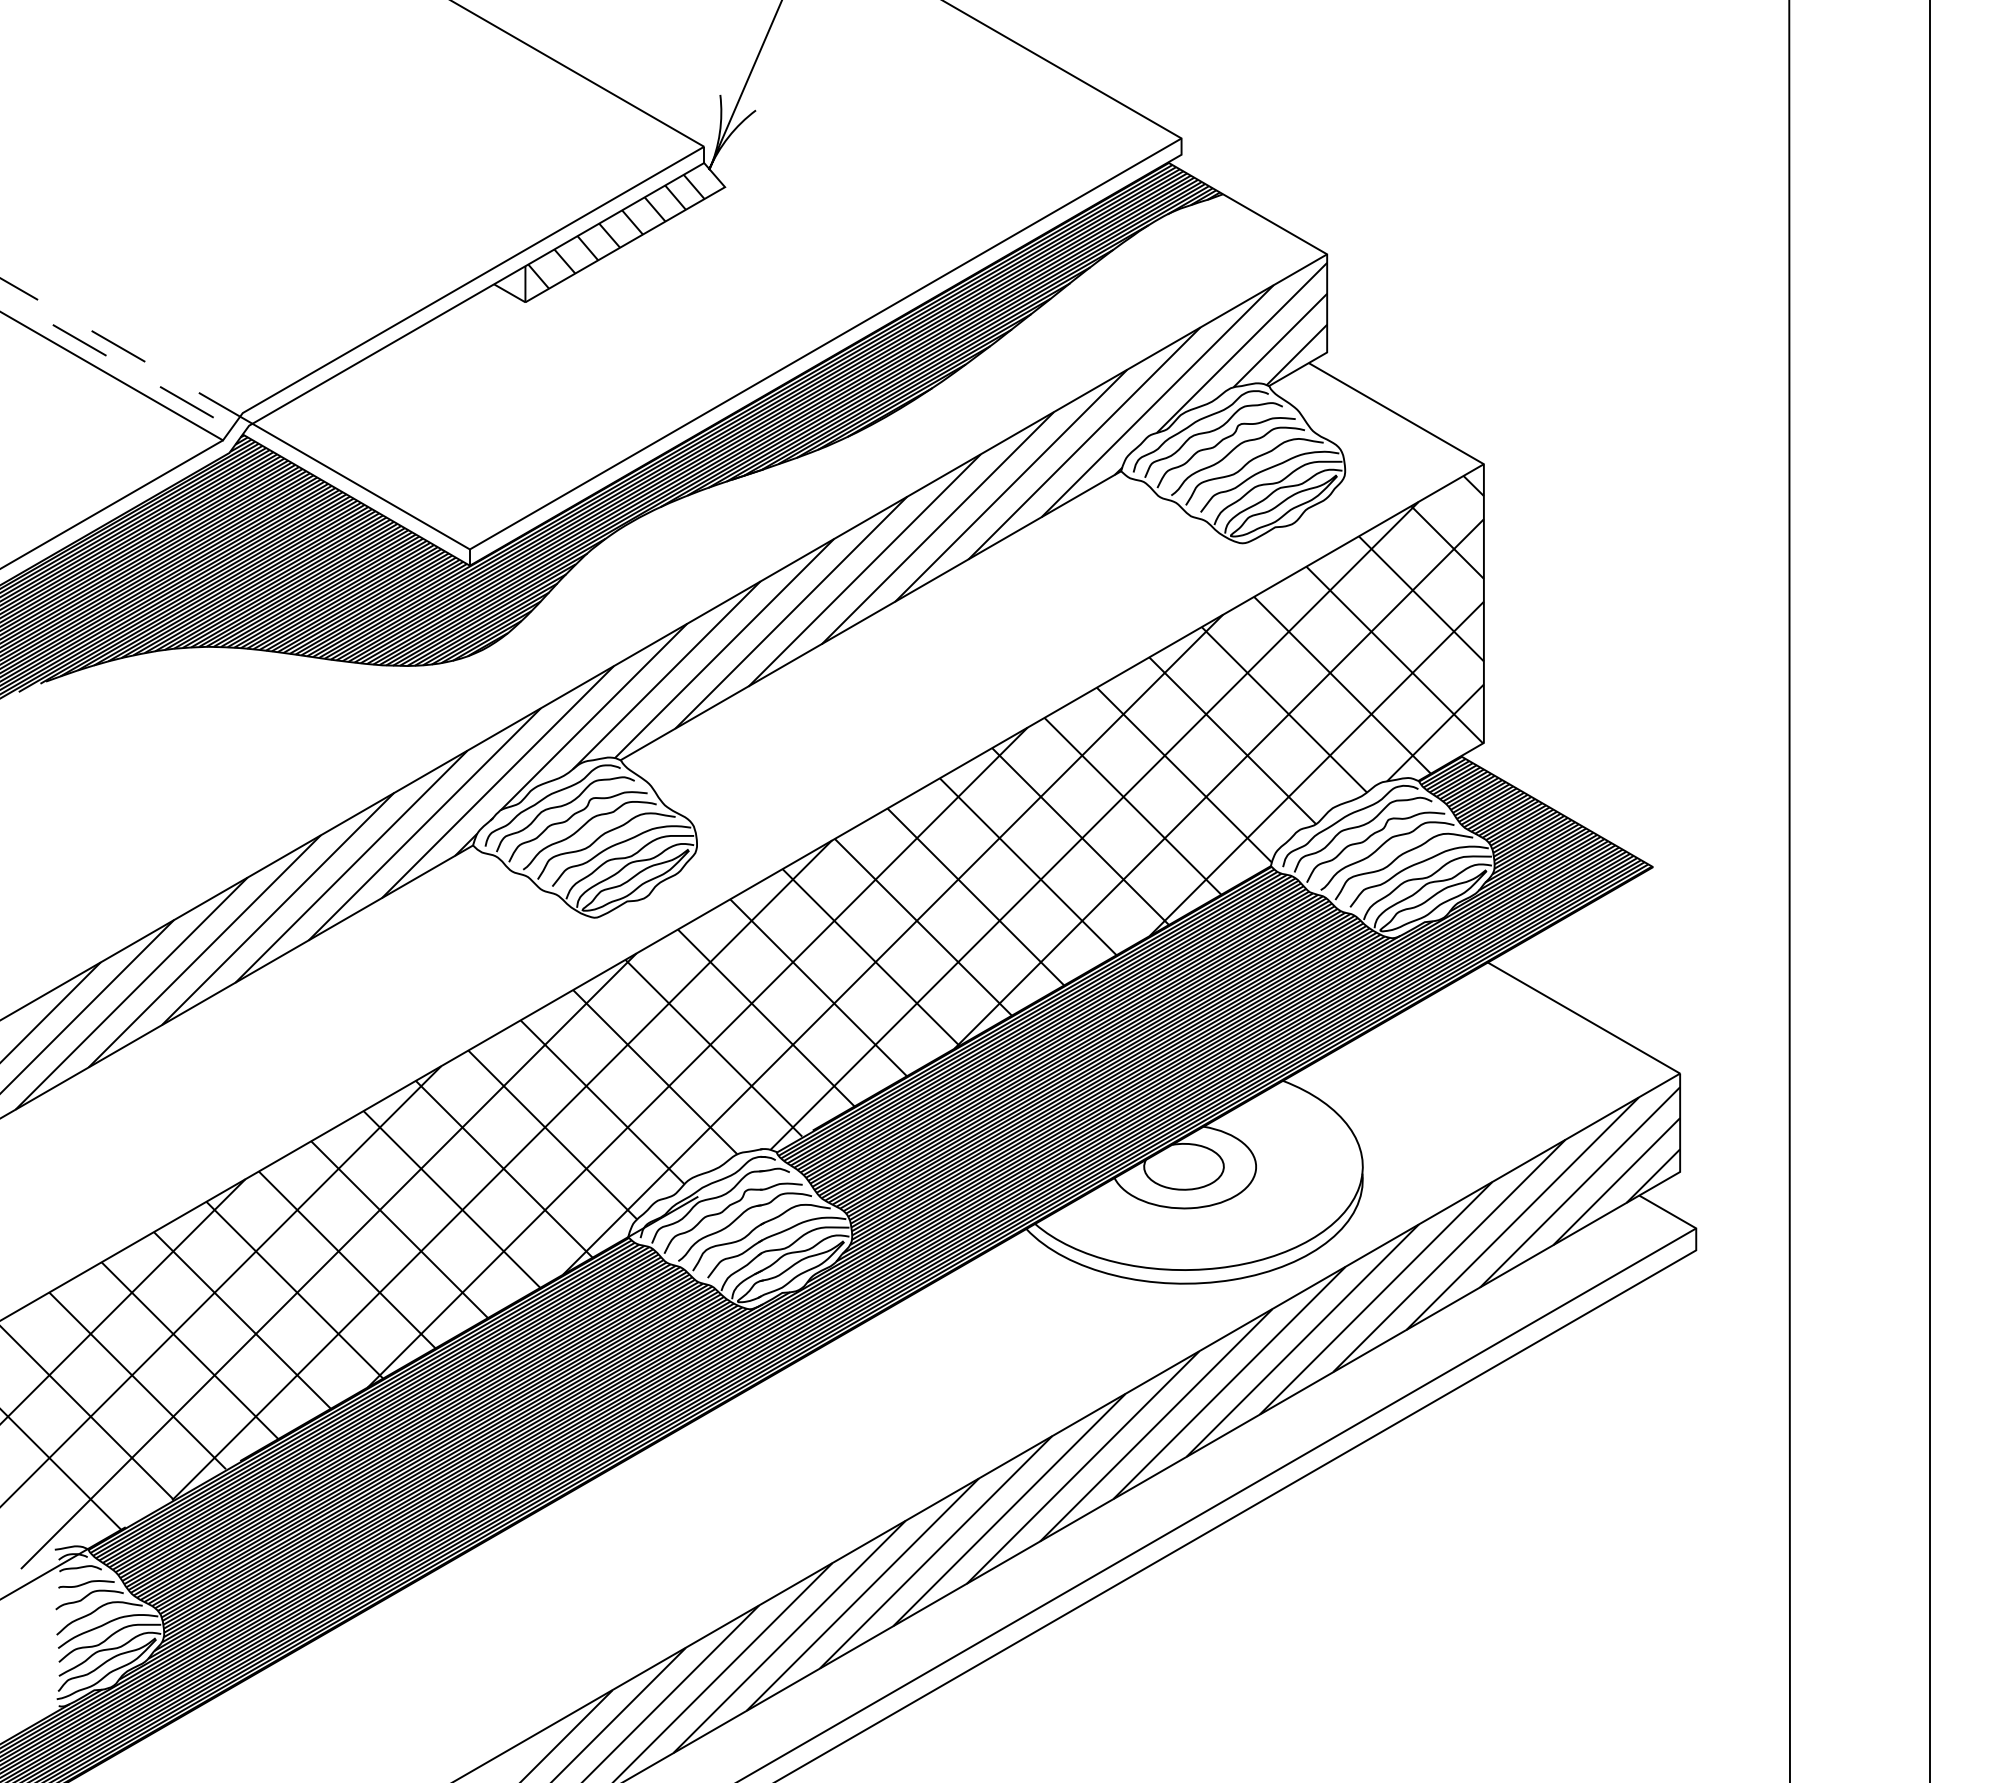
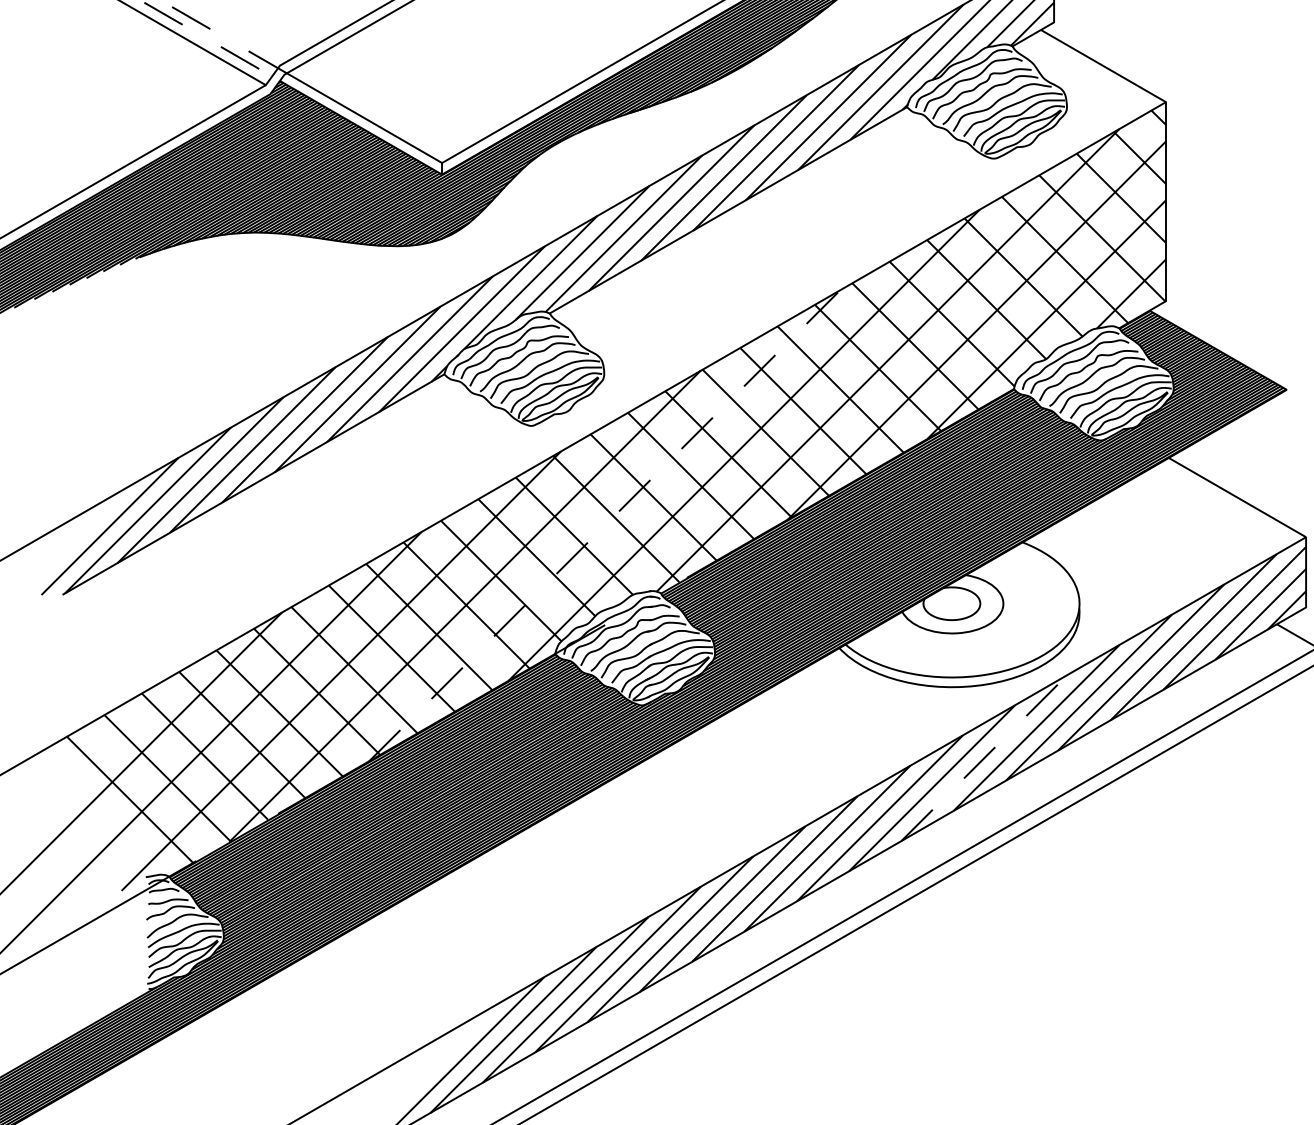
line: (697, 1057) -> (604, 525), solid -> dashed
line: (1229, 1382) -> (984, 757), solid -> dashed

